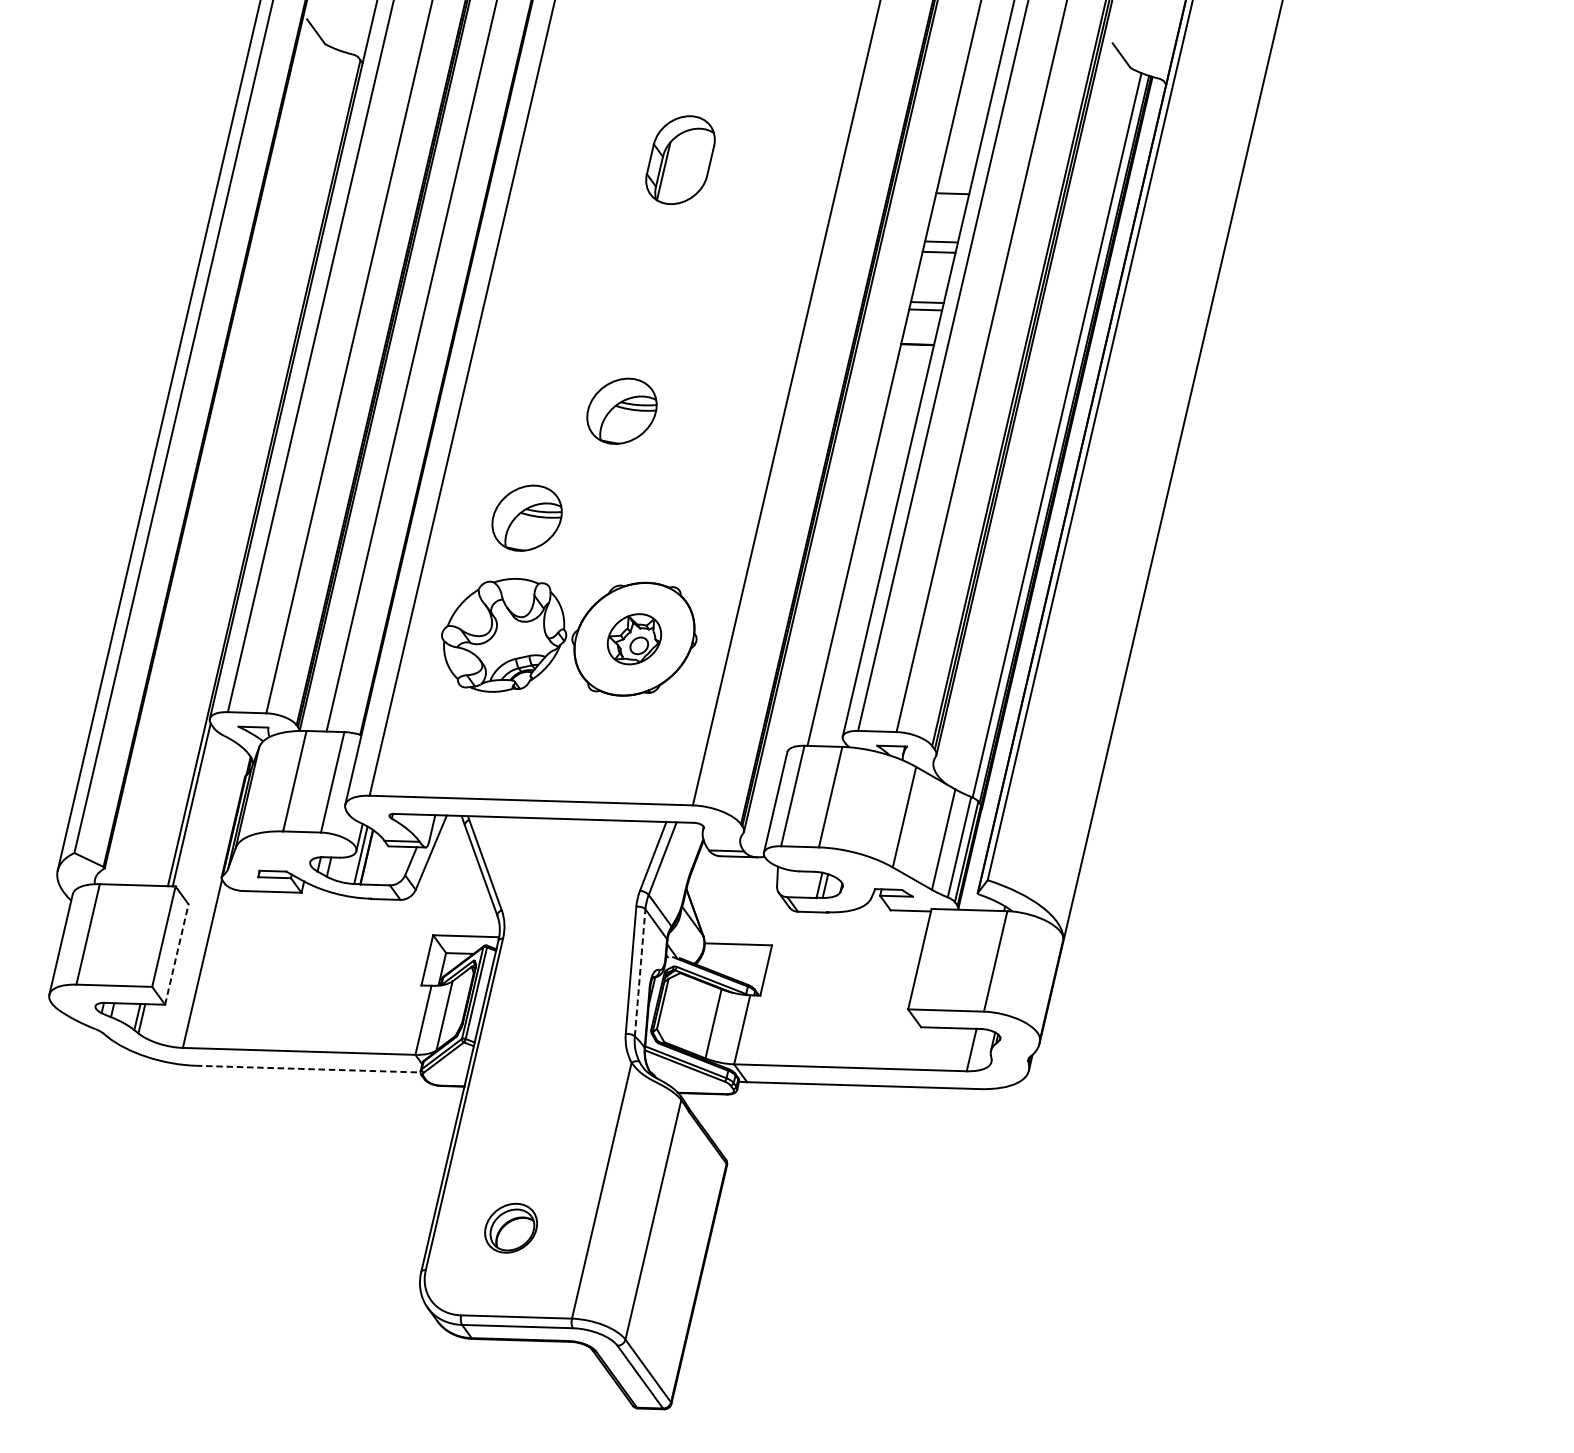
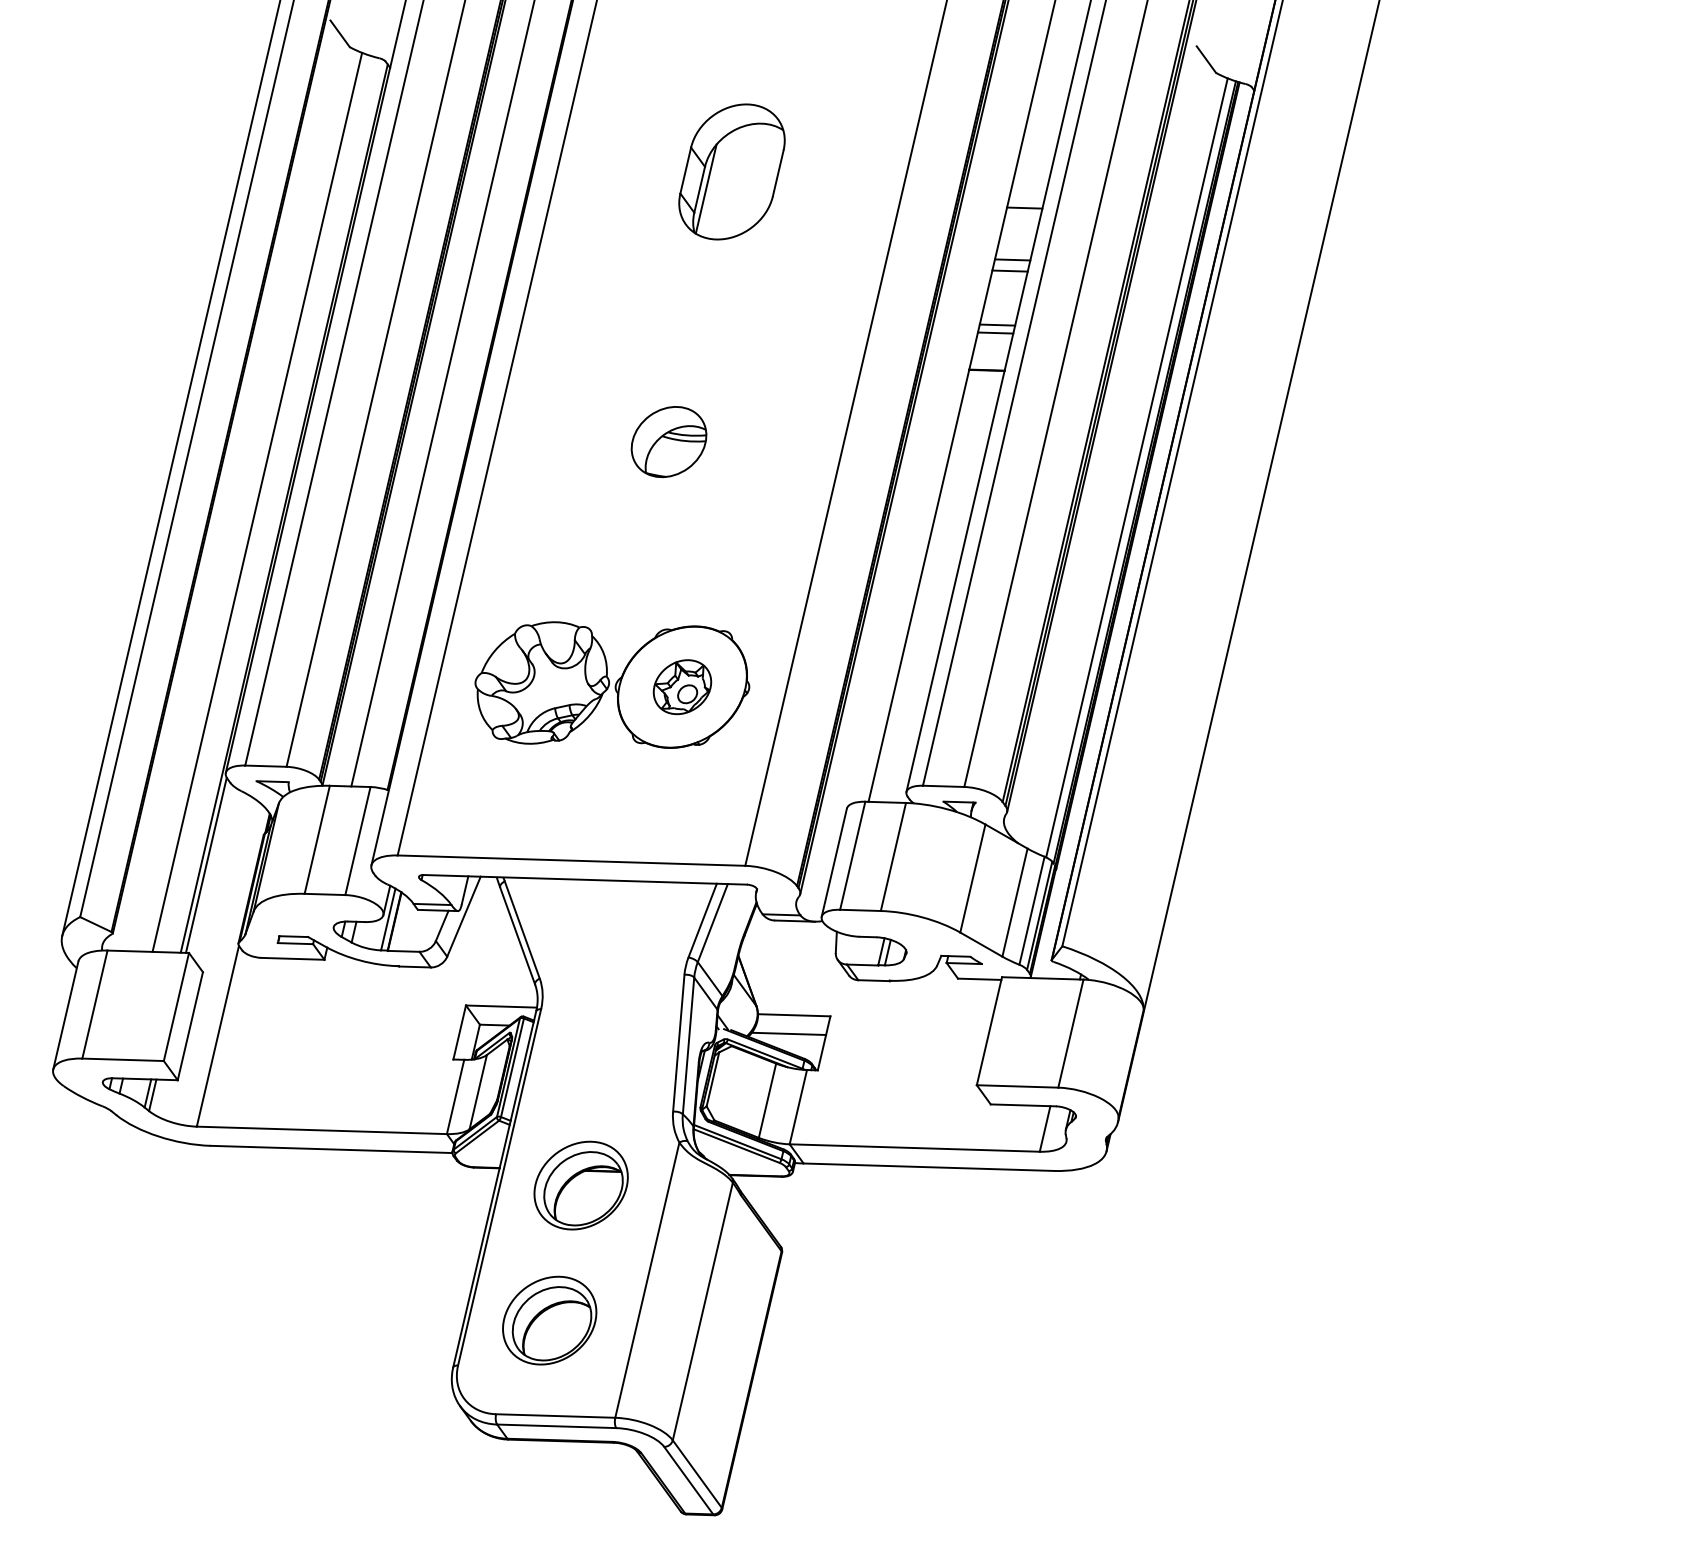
part: (680, 159) -> (731, 171), size x1.43
line: (239, 466) -> (257, 501), added
part: (526, 518) -> (566, 557), removed
line: (176, 953) -> (190, 1025), dashed -> solid
line: (733, 961) -> (788, 1033), added
line: (640, 973) -> (688, 1046), dashed -> solid
line: (308, 1069) -> (331, 1149), dashed -> solid
part: (539, 1102) -> (580, 1185), added
part: (510, 1228) -> (549, 1320), size x1.67

